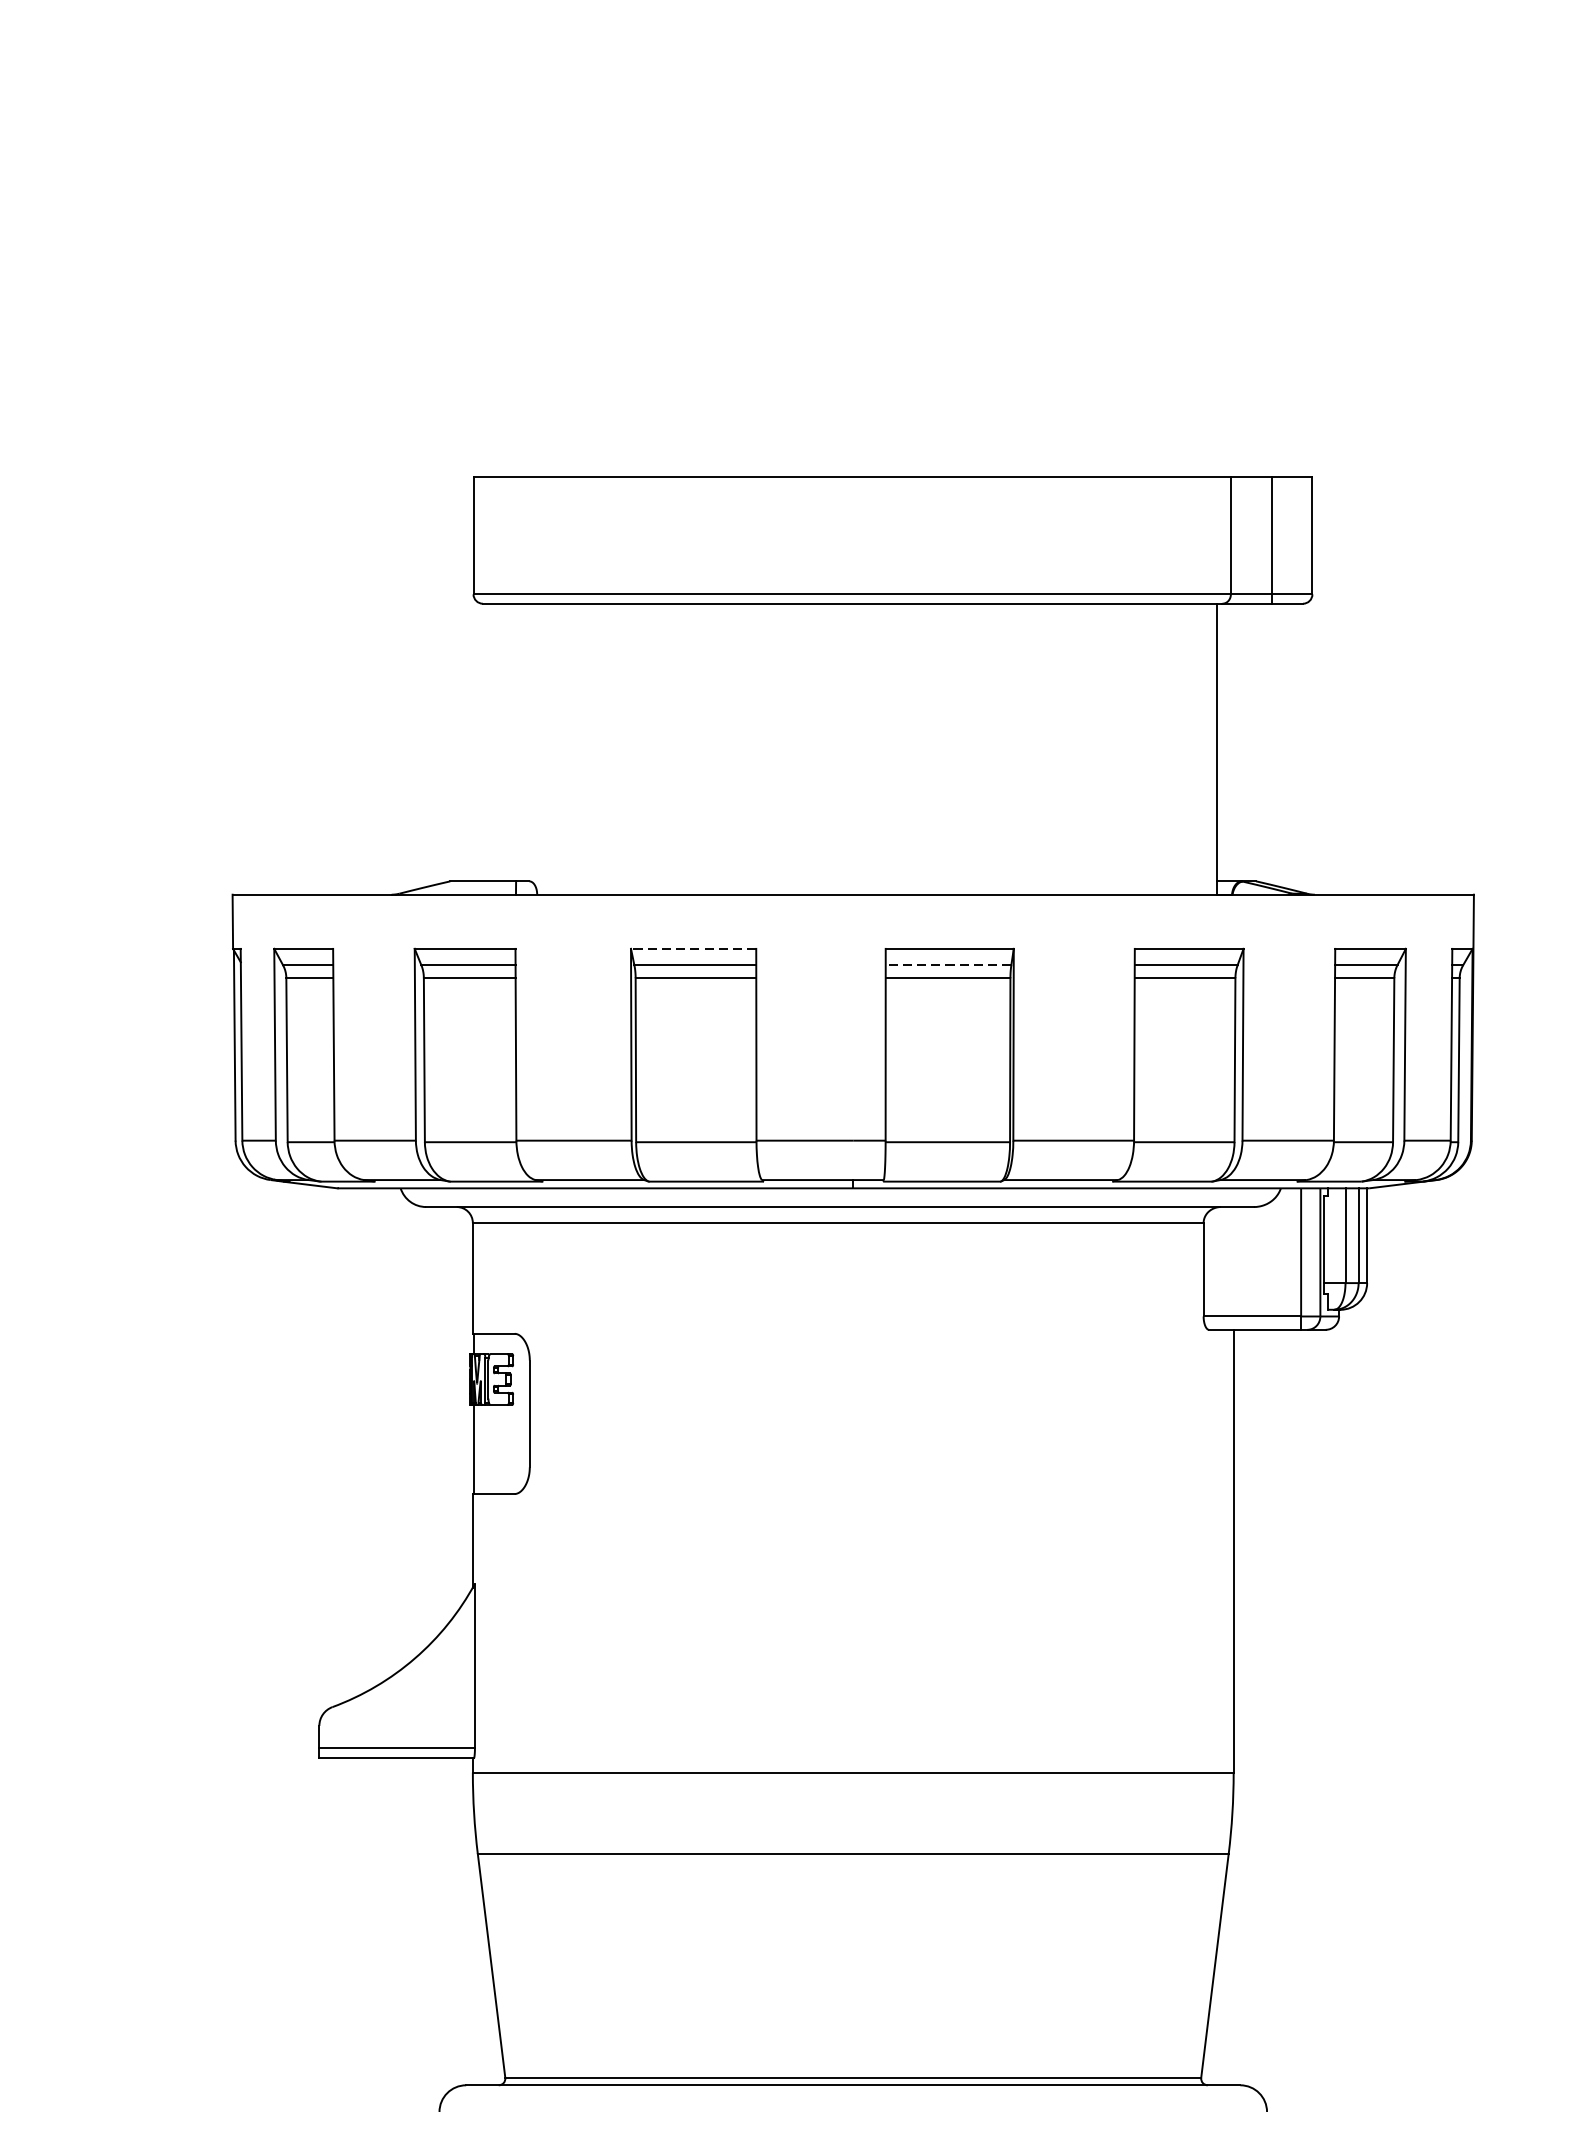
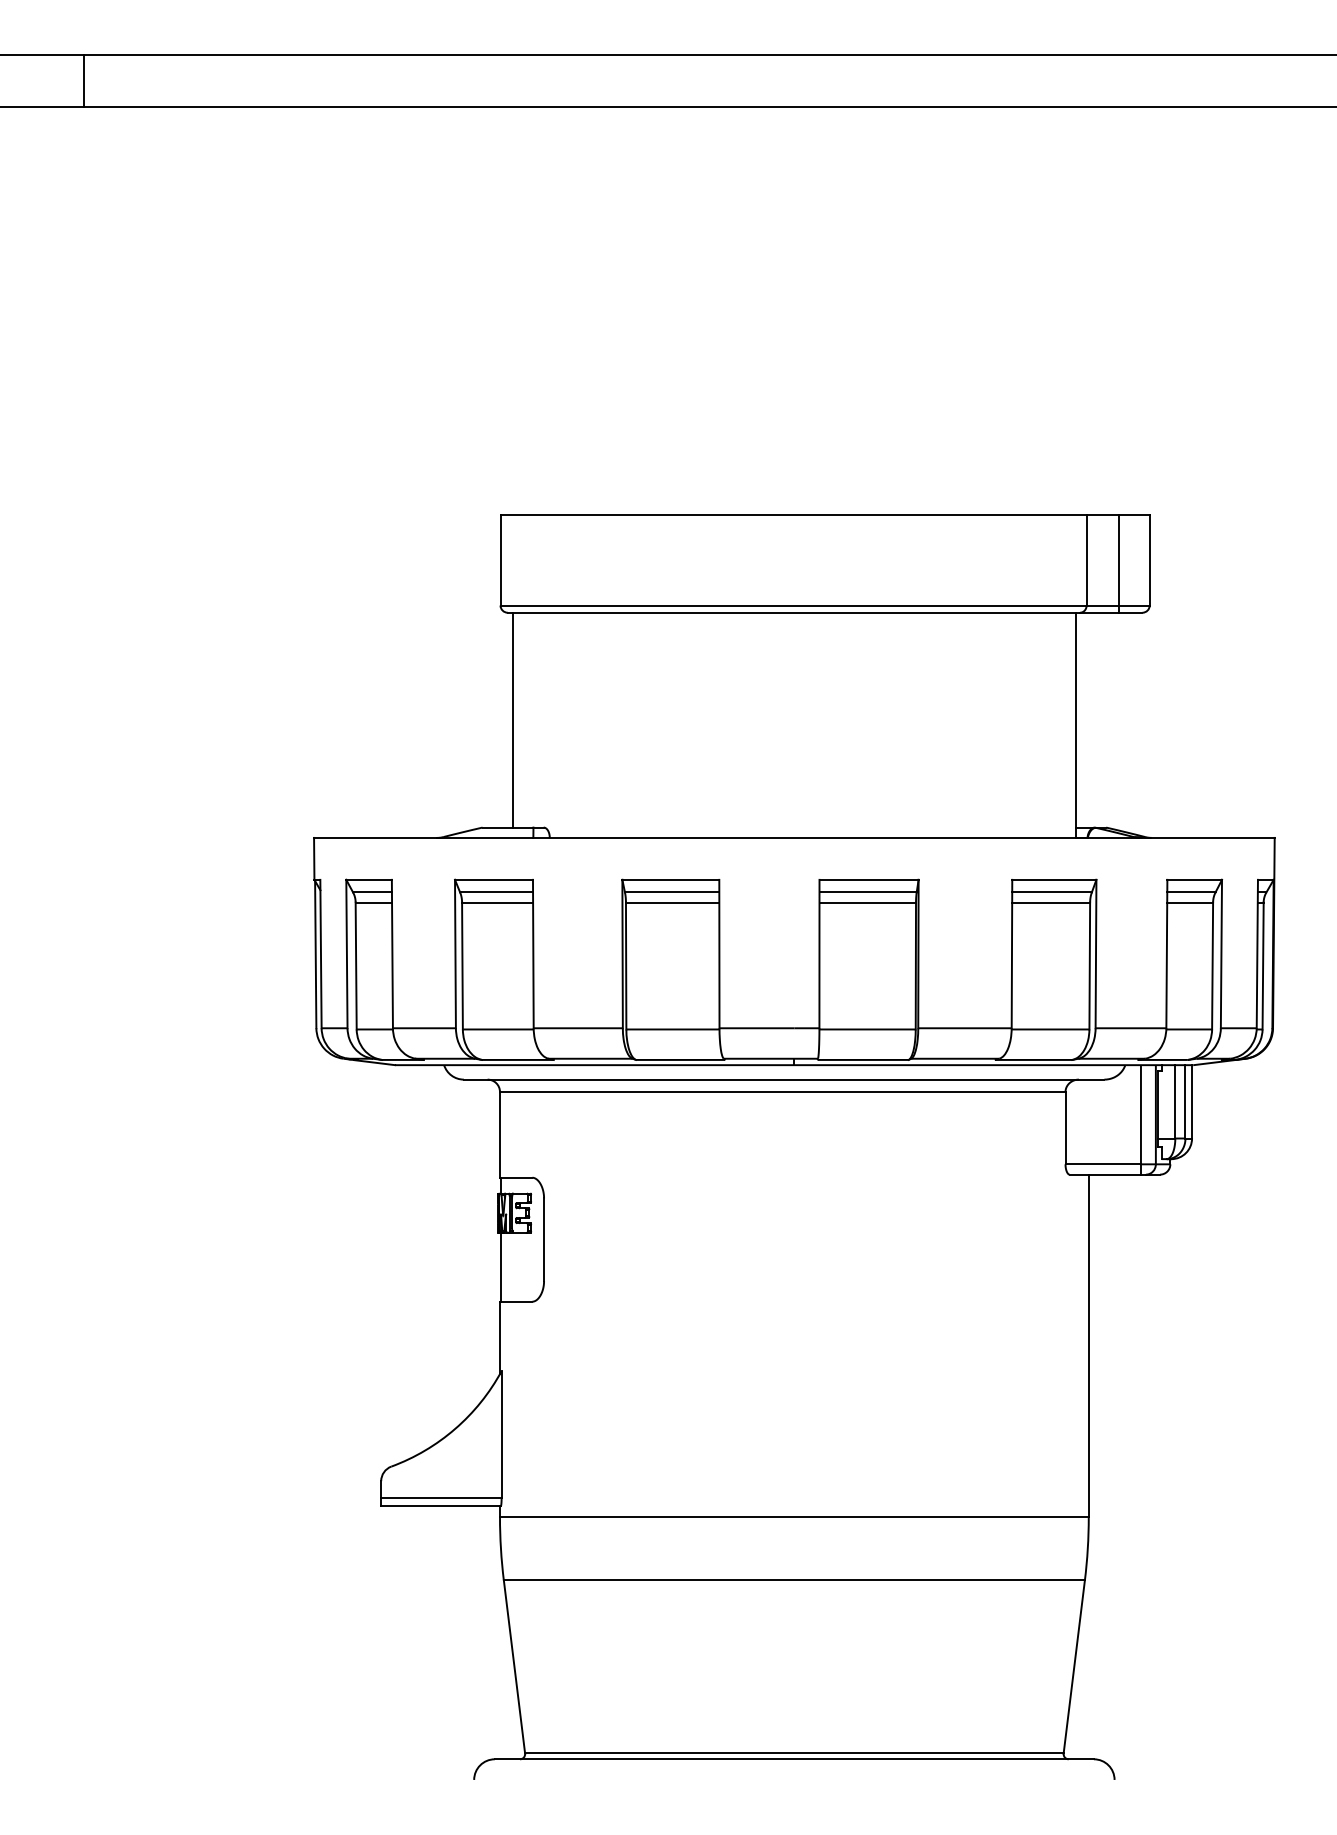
line: (489, 741) -> (512, 719), added
line: (693, 948) -> (670, 879), dashed -> solid
line: (949, 965) -> (868, 892), dashed -> solid

